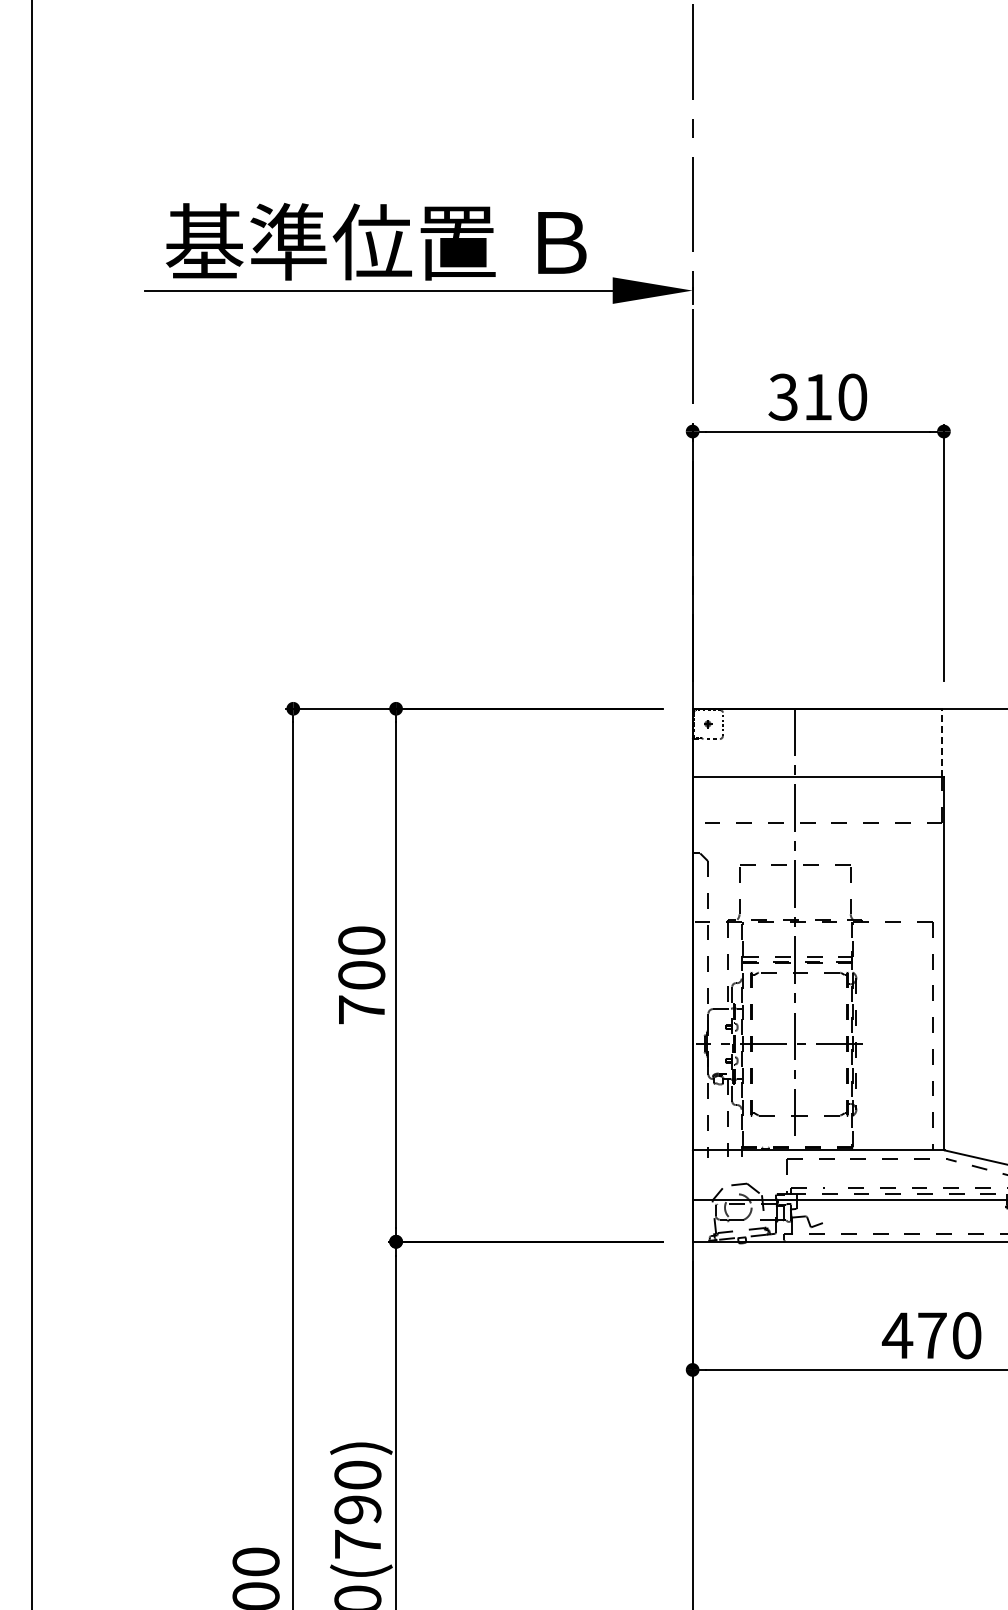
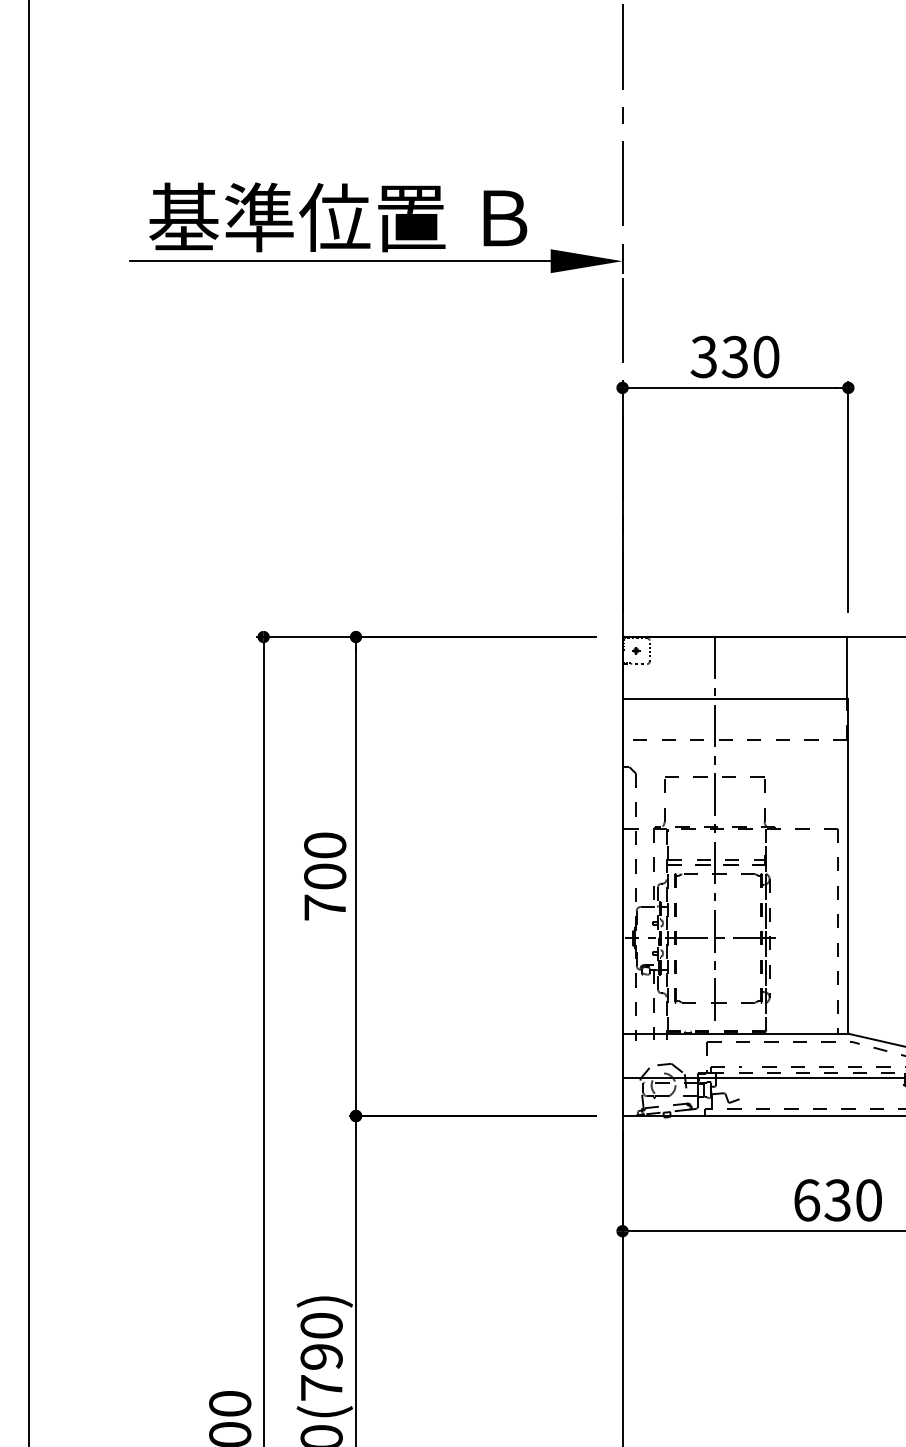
text: (817, 396) -> (734, 356), 310 -> 330
line: (942, 742) -> (847, 667), dashed -> solid
text: (913, 1335) -> (821, 1200), 470 -> 630

